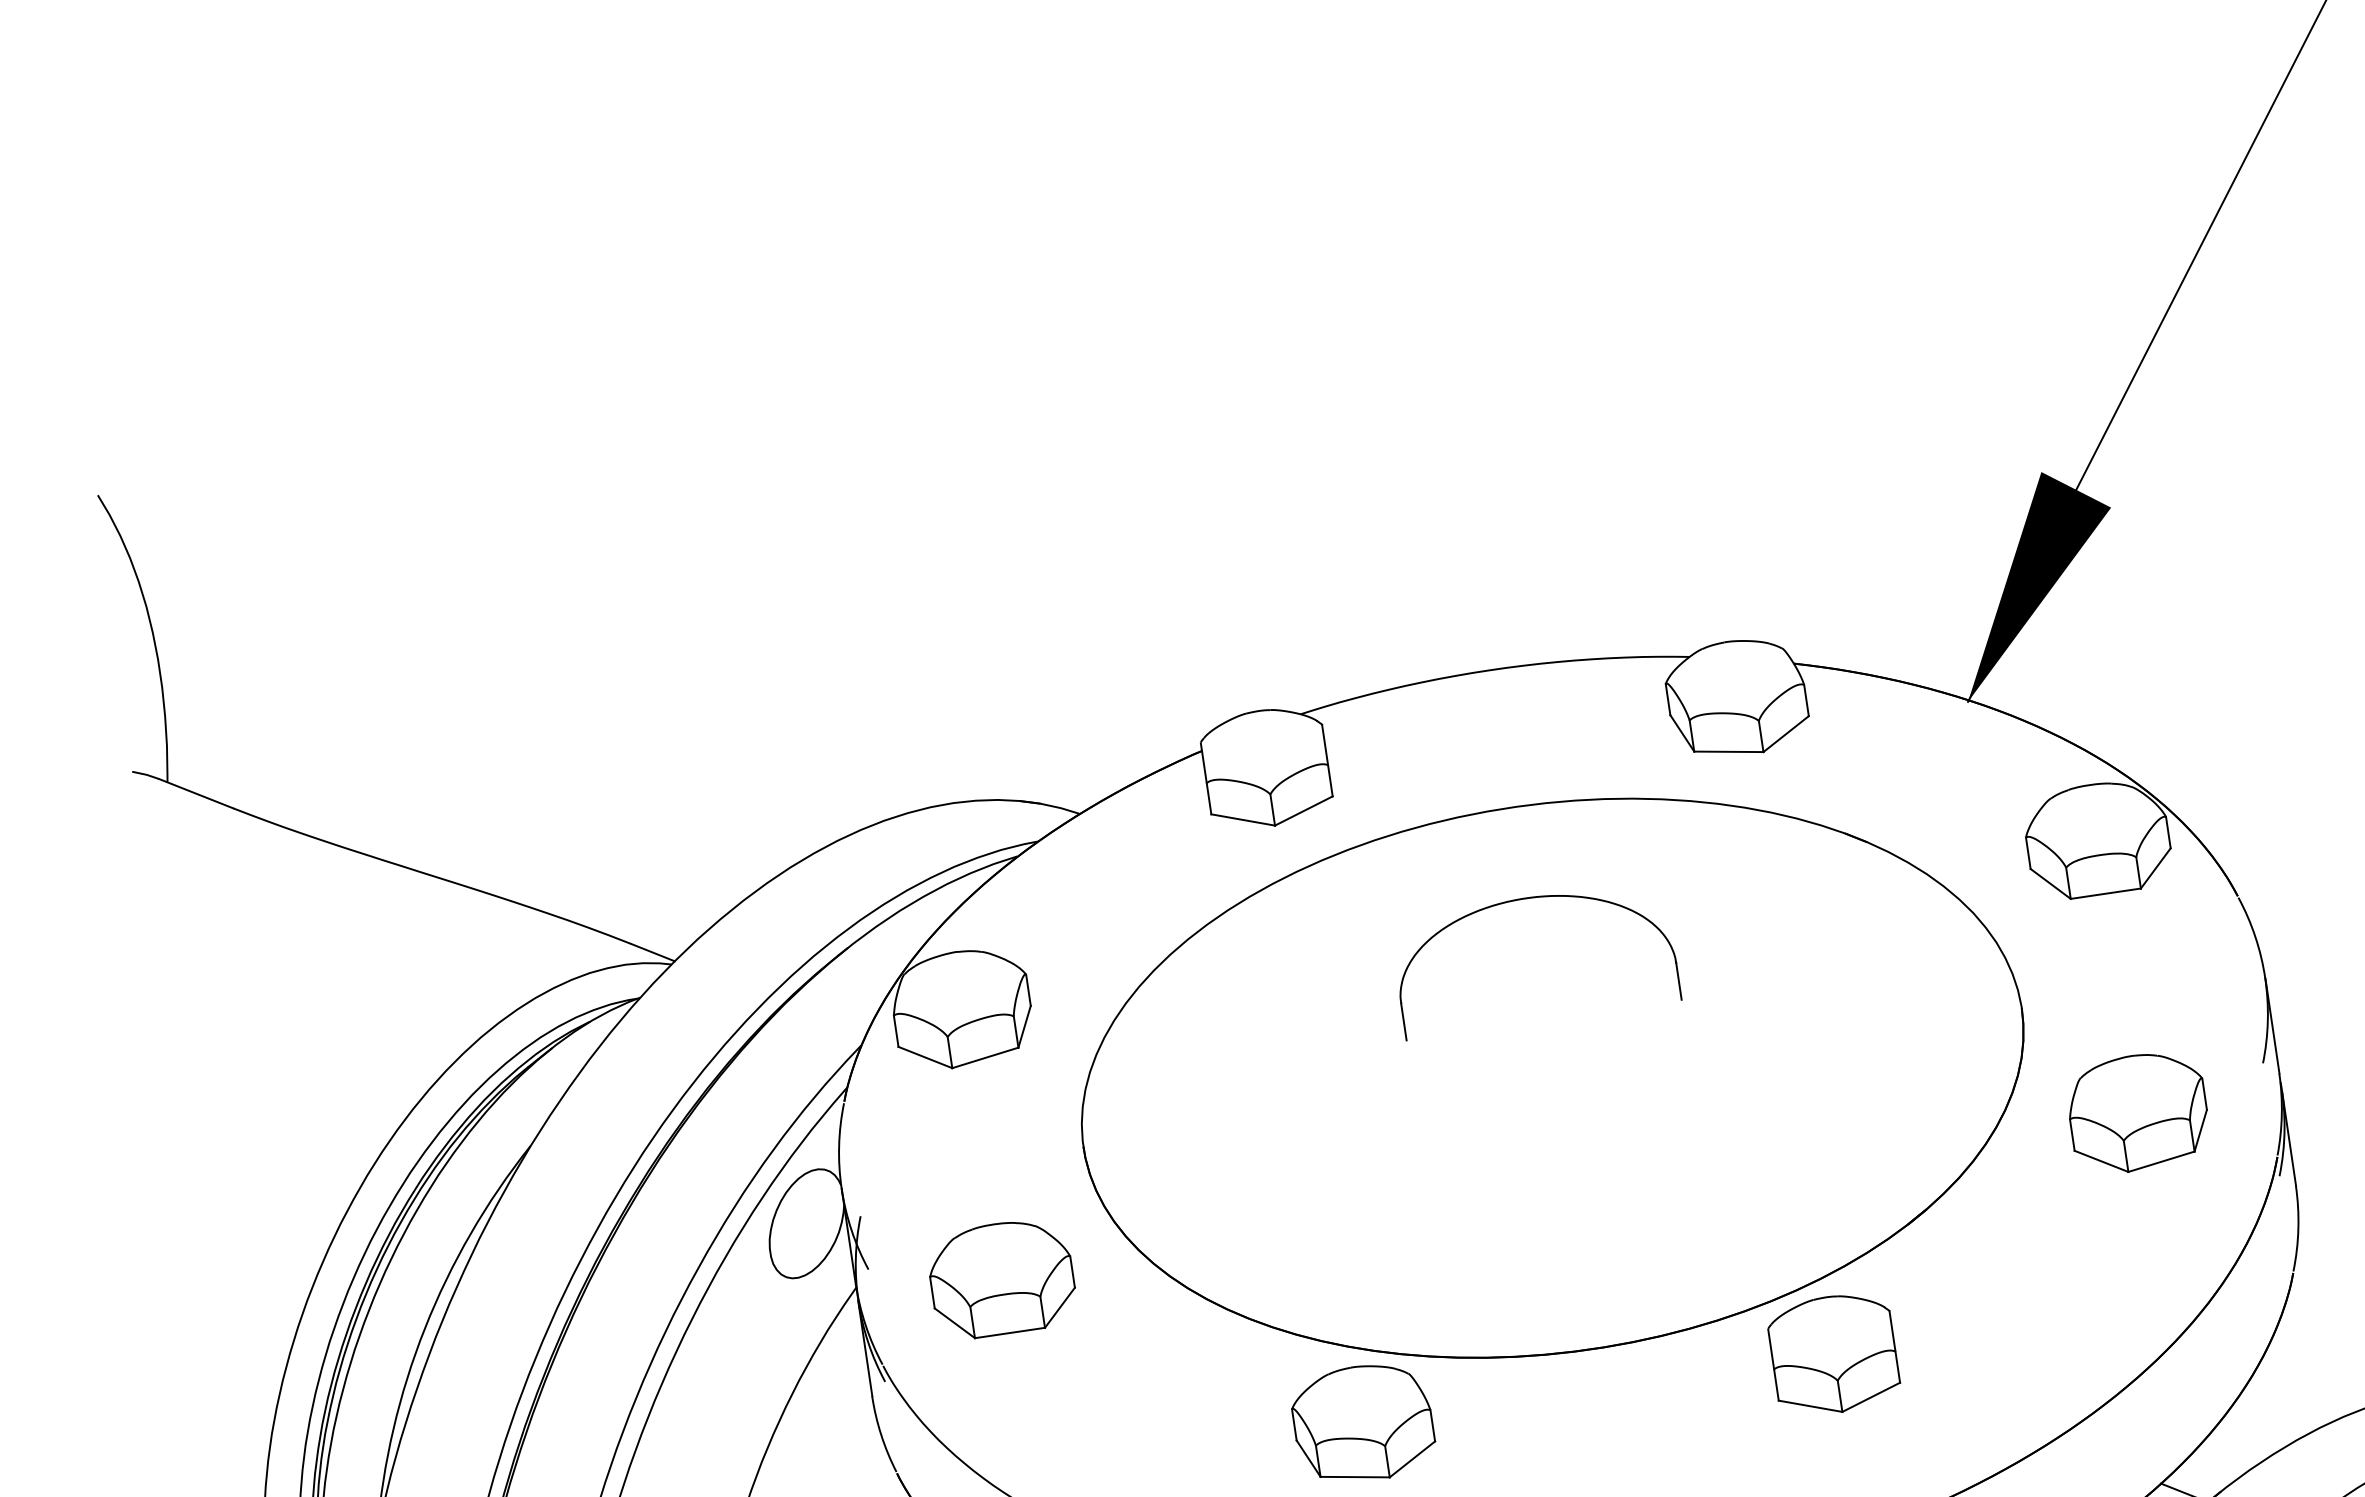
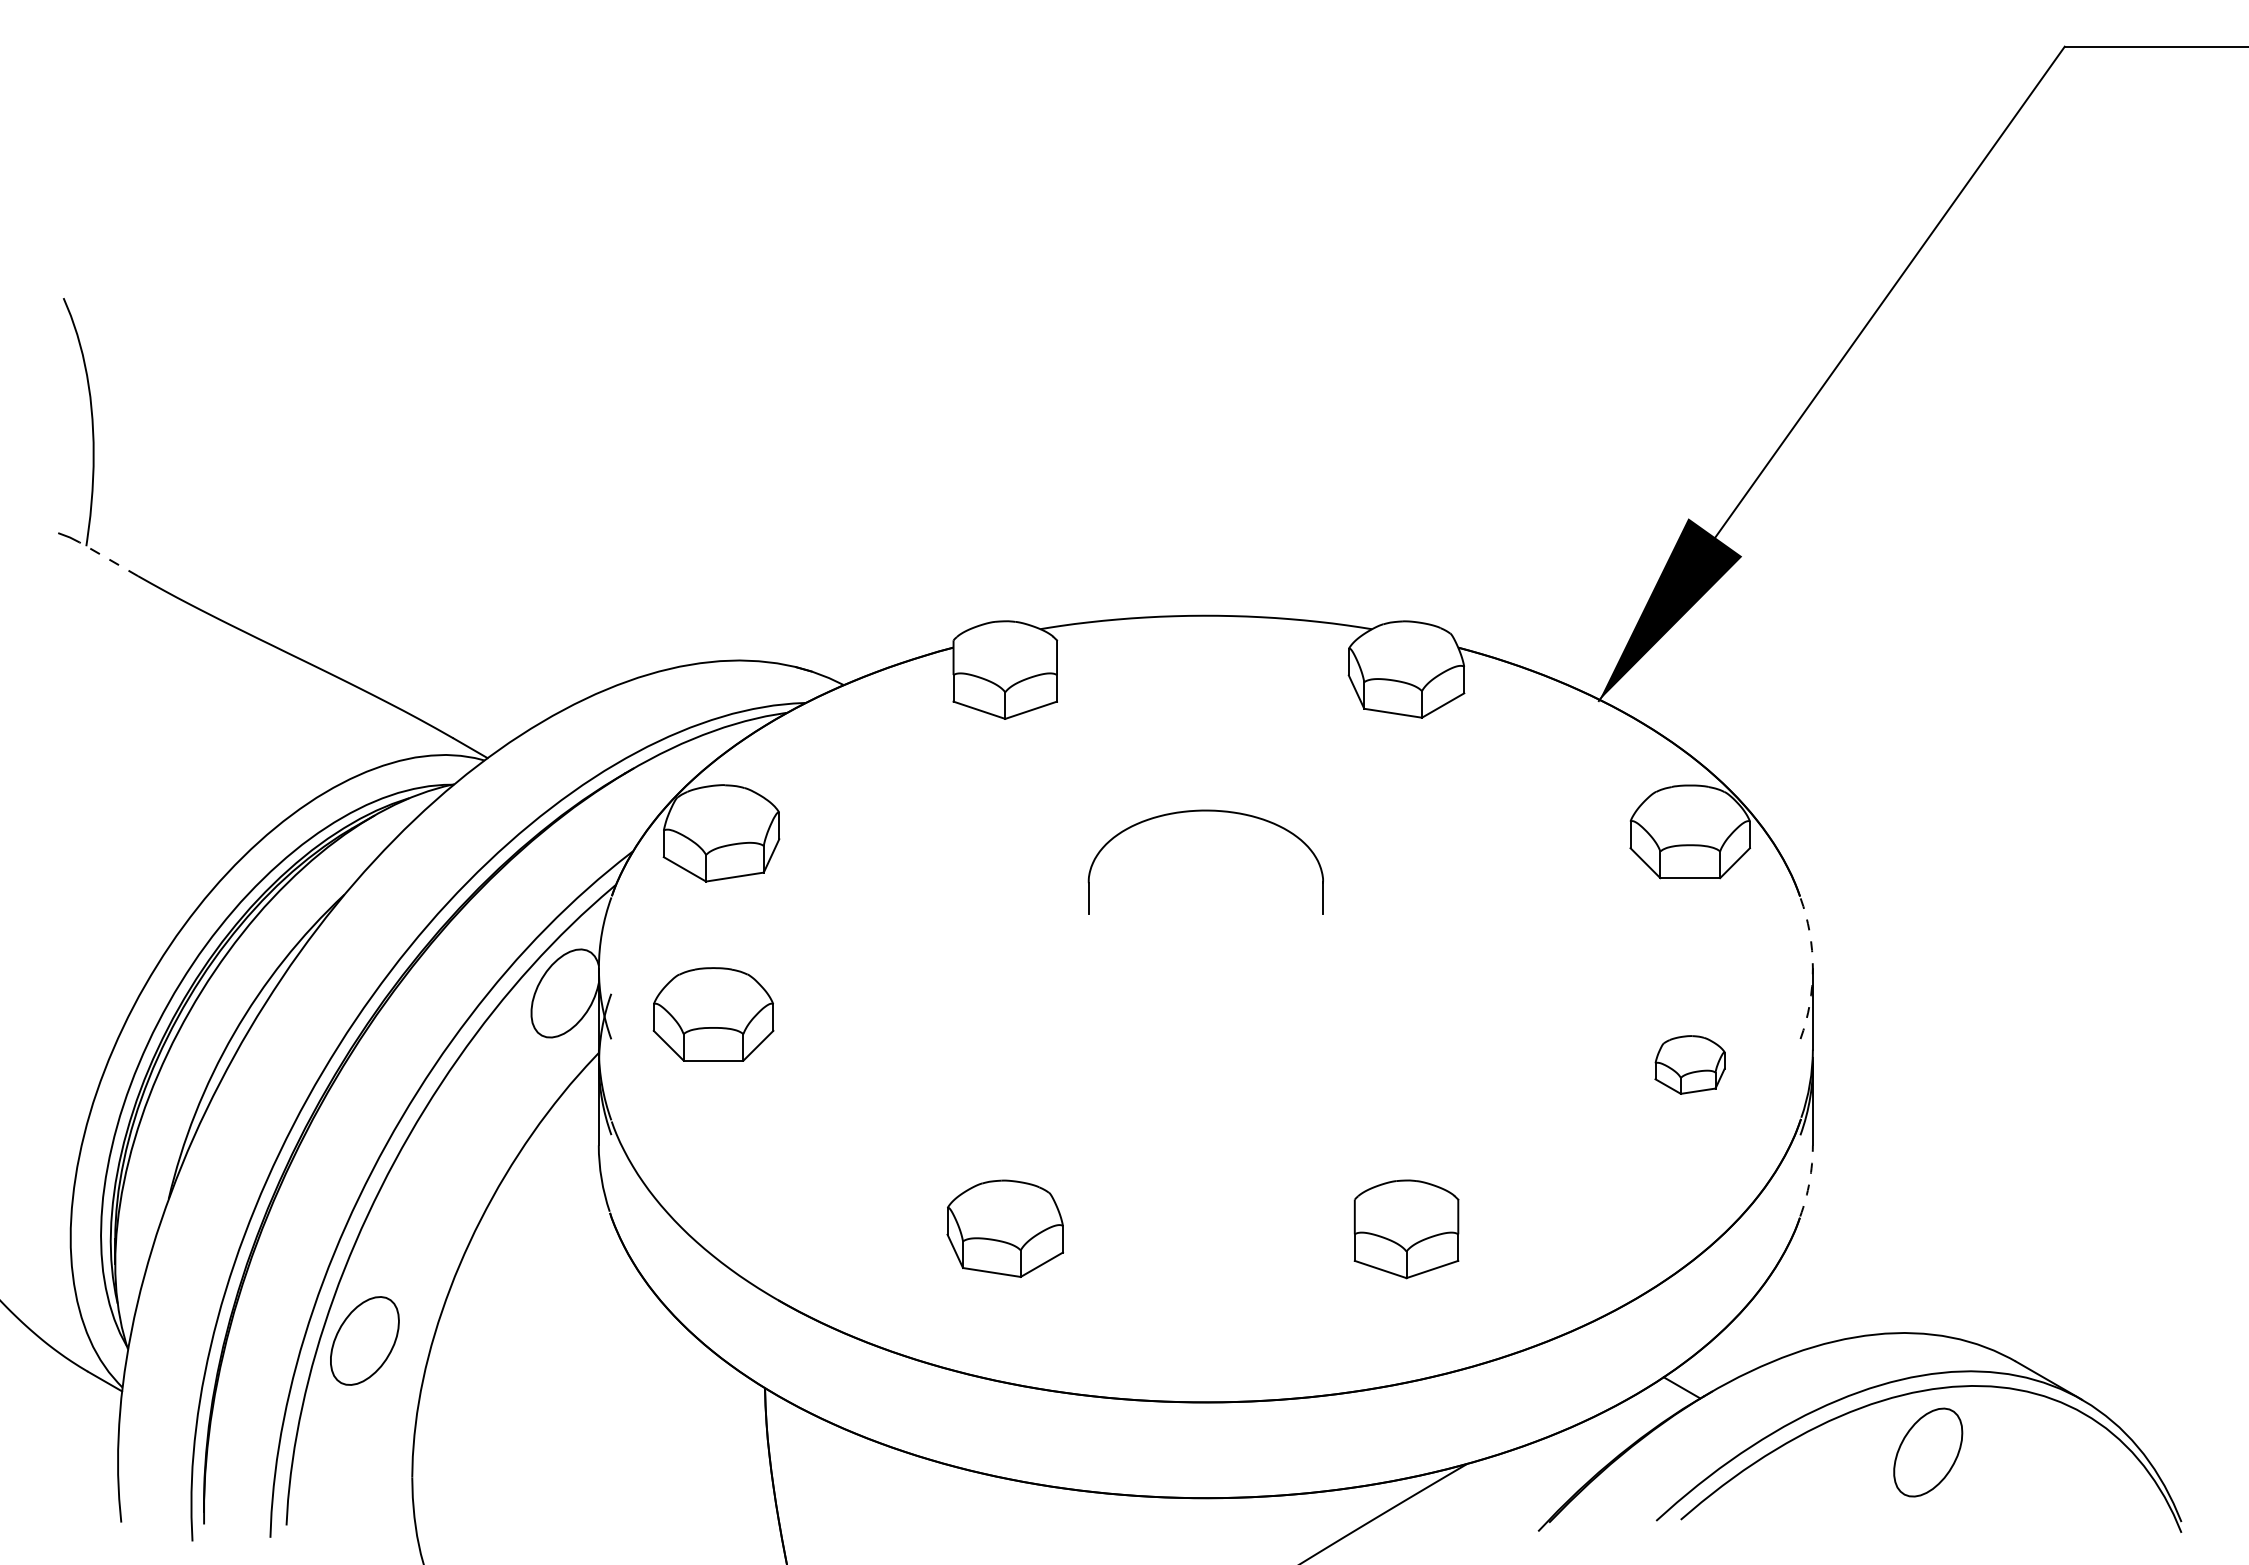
line: (195, 793) -> (108, 559), solid -> dashed
arc: (2264, 978) -> (1812, 968), solid -> dashed
part: (1552, 1077) -> (1205, 963), removed
part: (2137, 1112) -> (1689, 1064), size x0.6
arc: (2298, 1228) -> (1809, 1181), solid -> dashed
part: (1001, 1278) -> (713, 1014), moved

